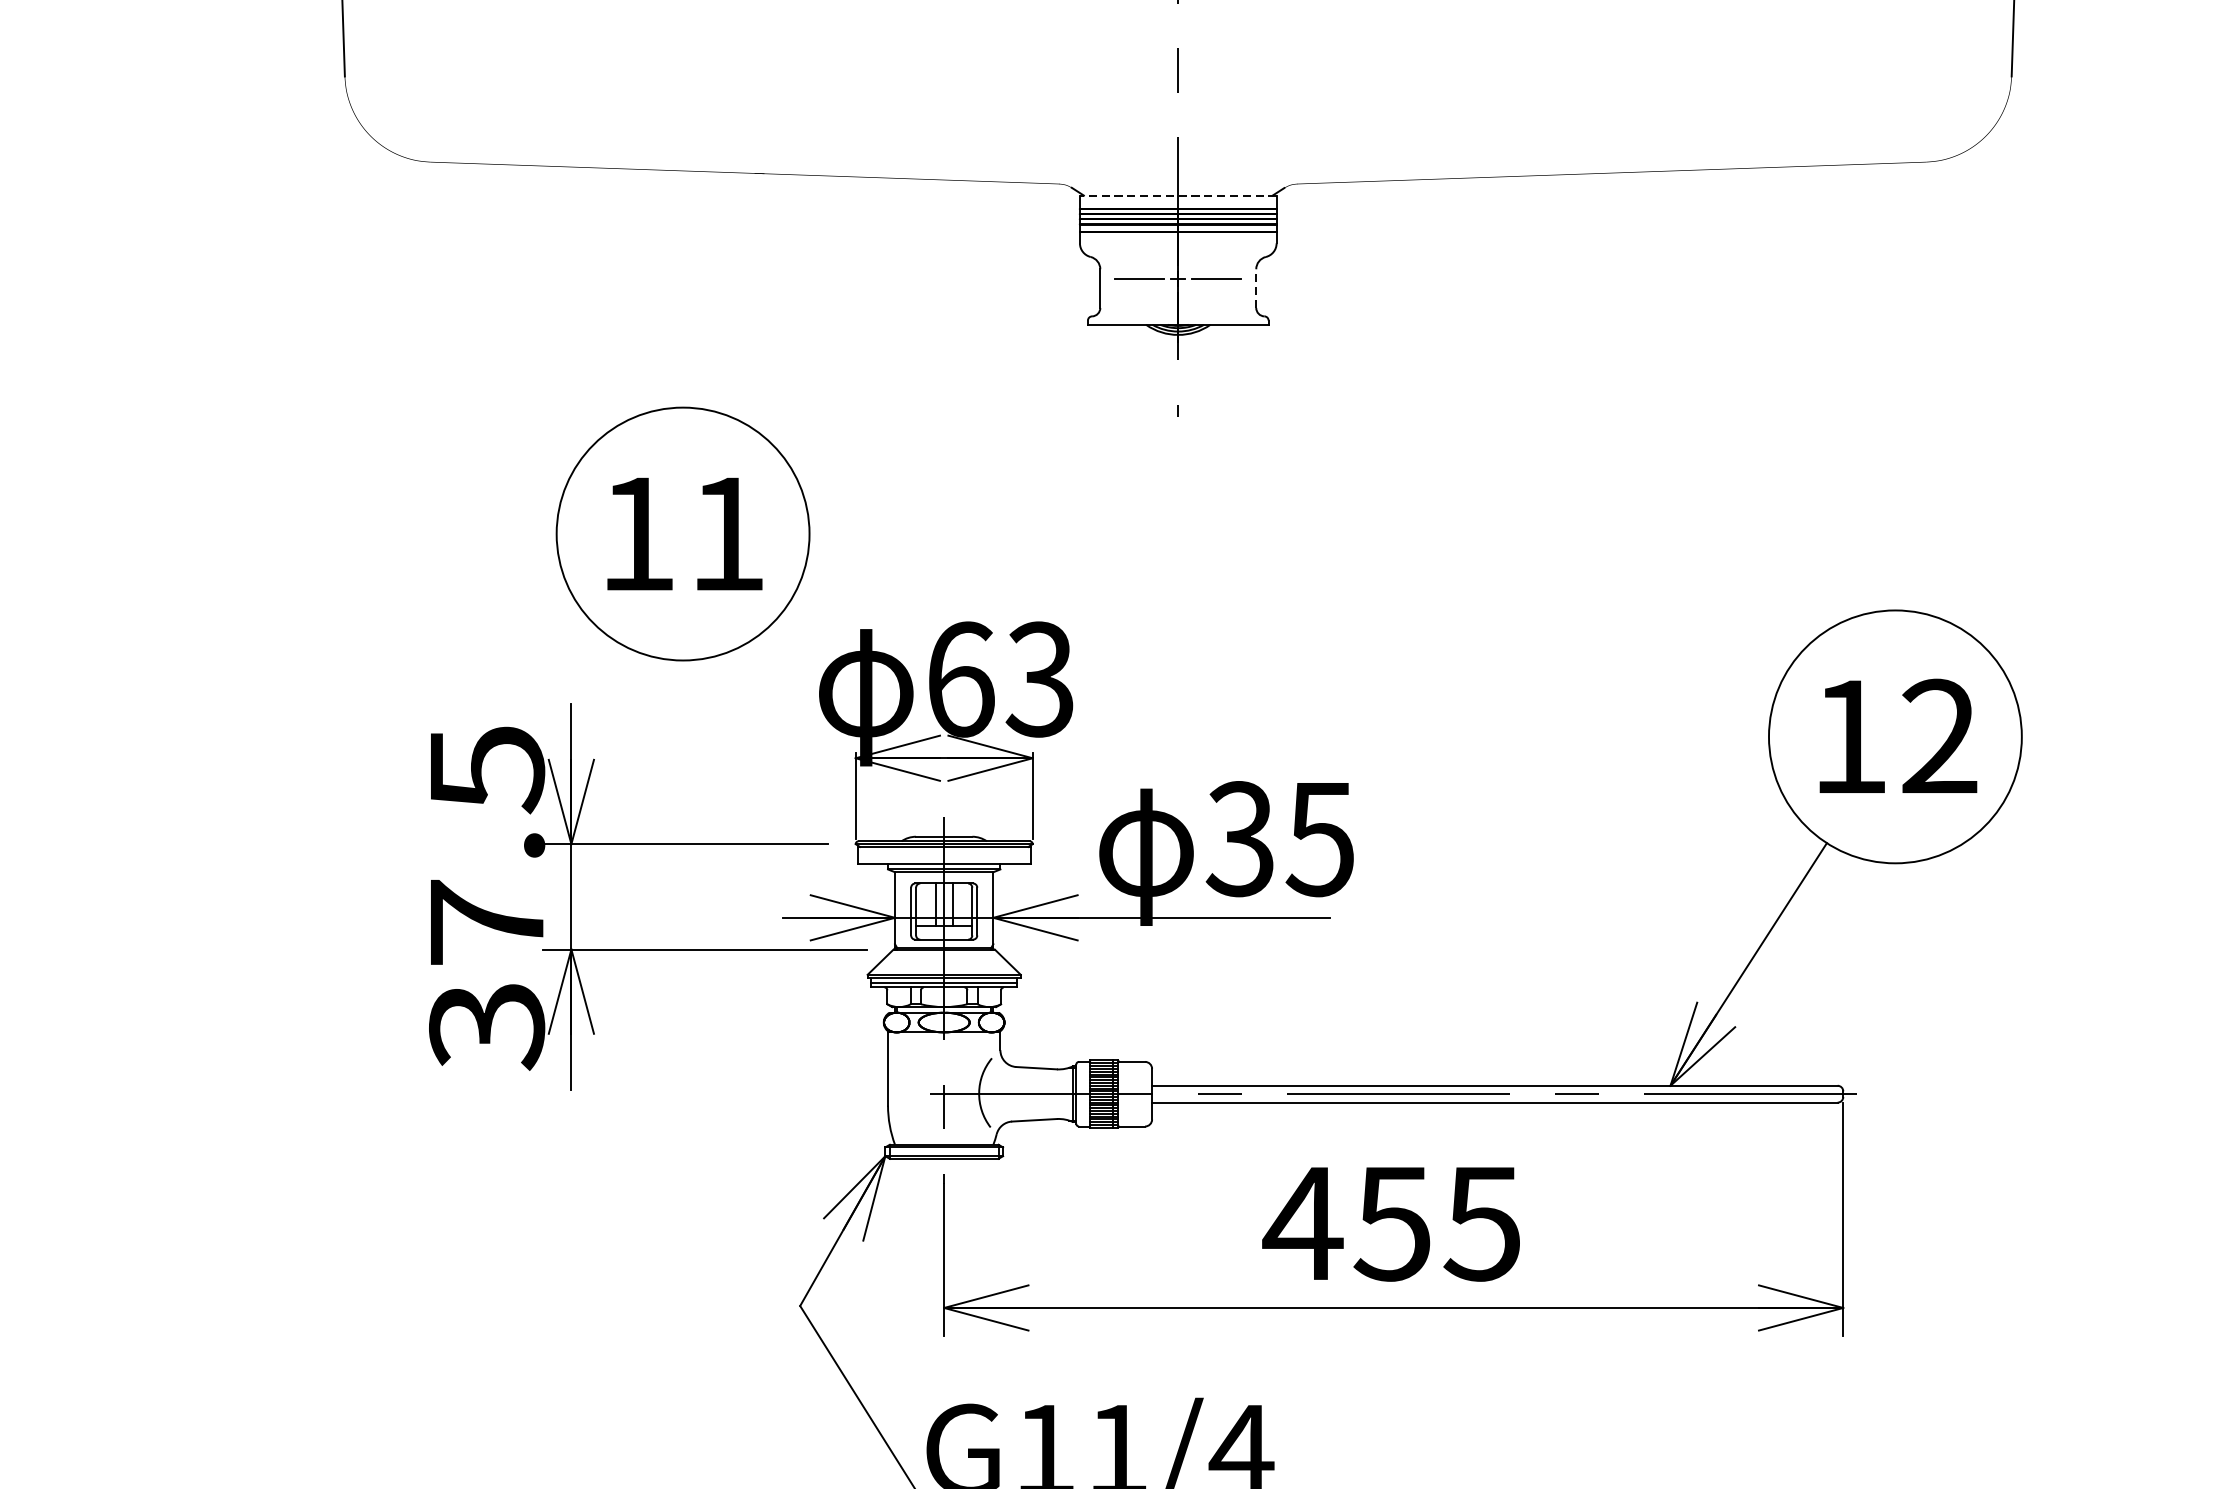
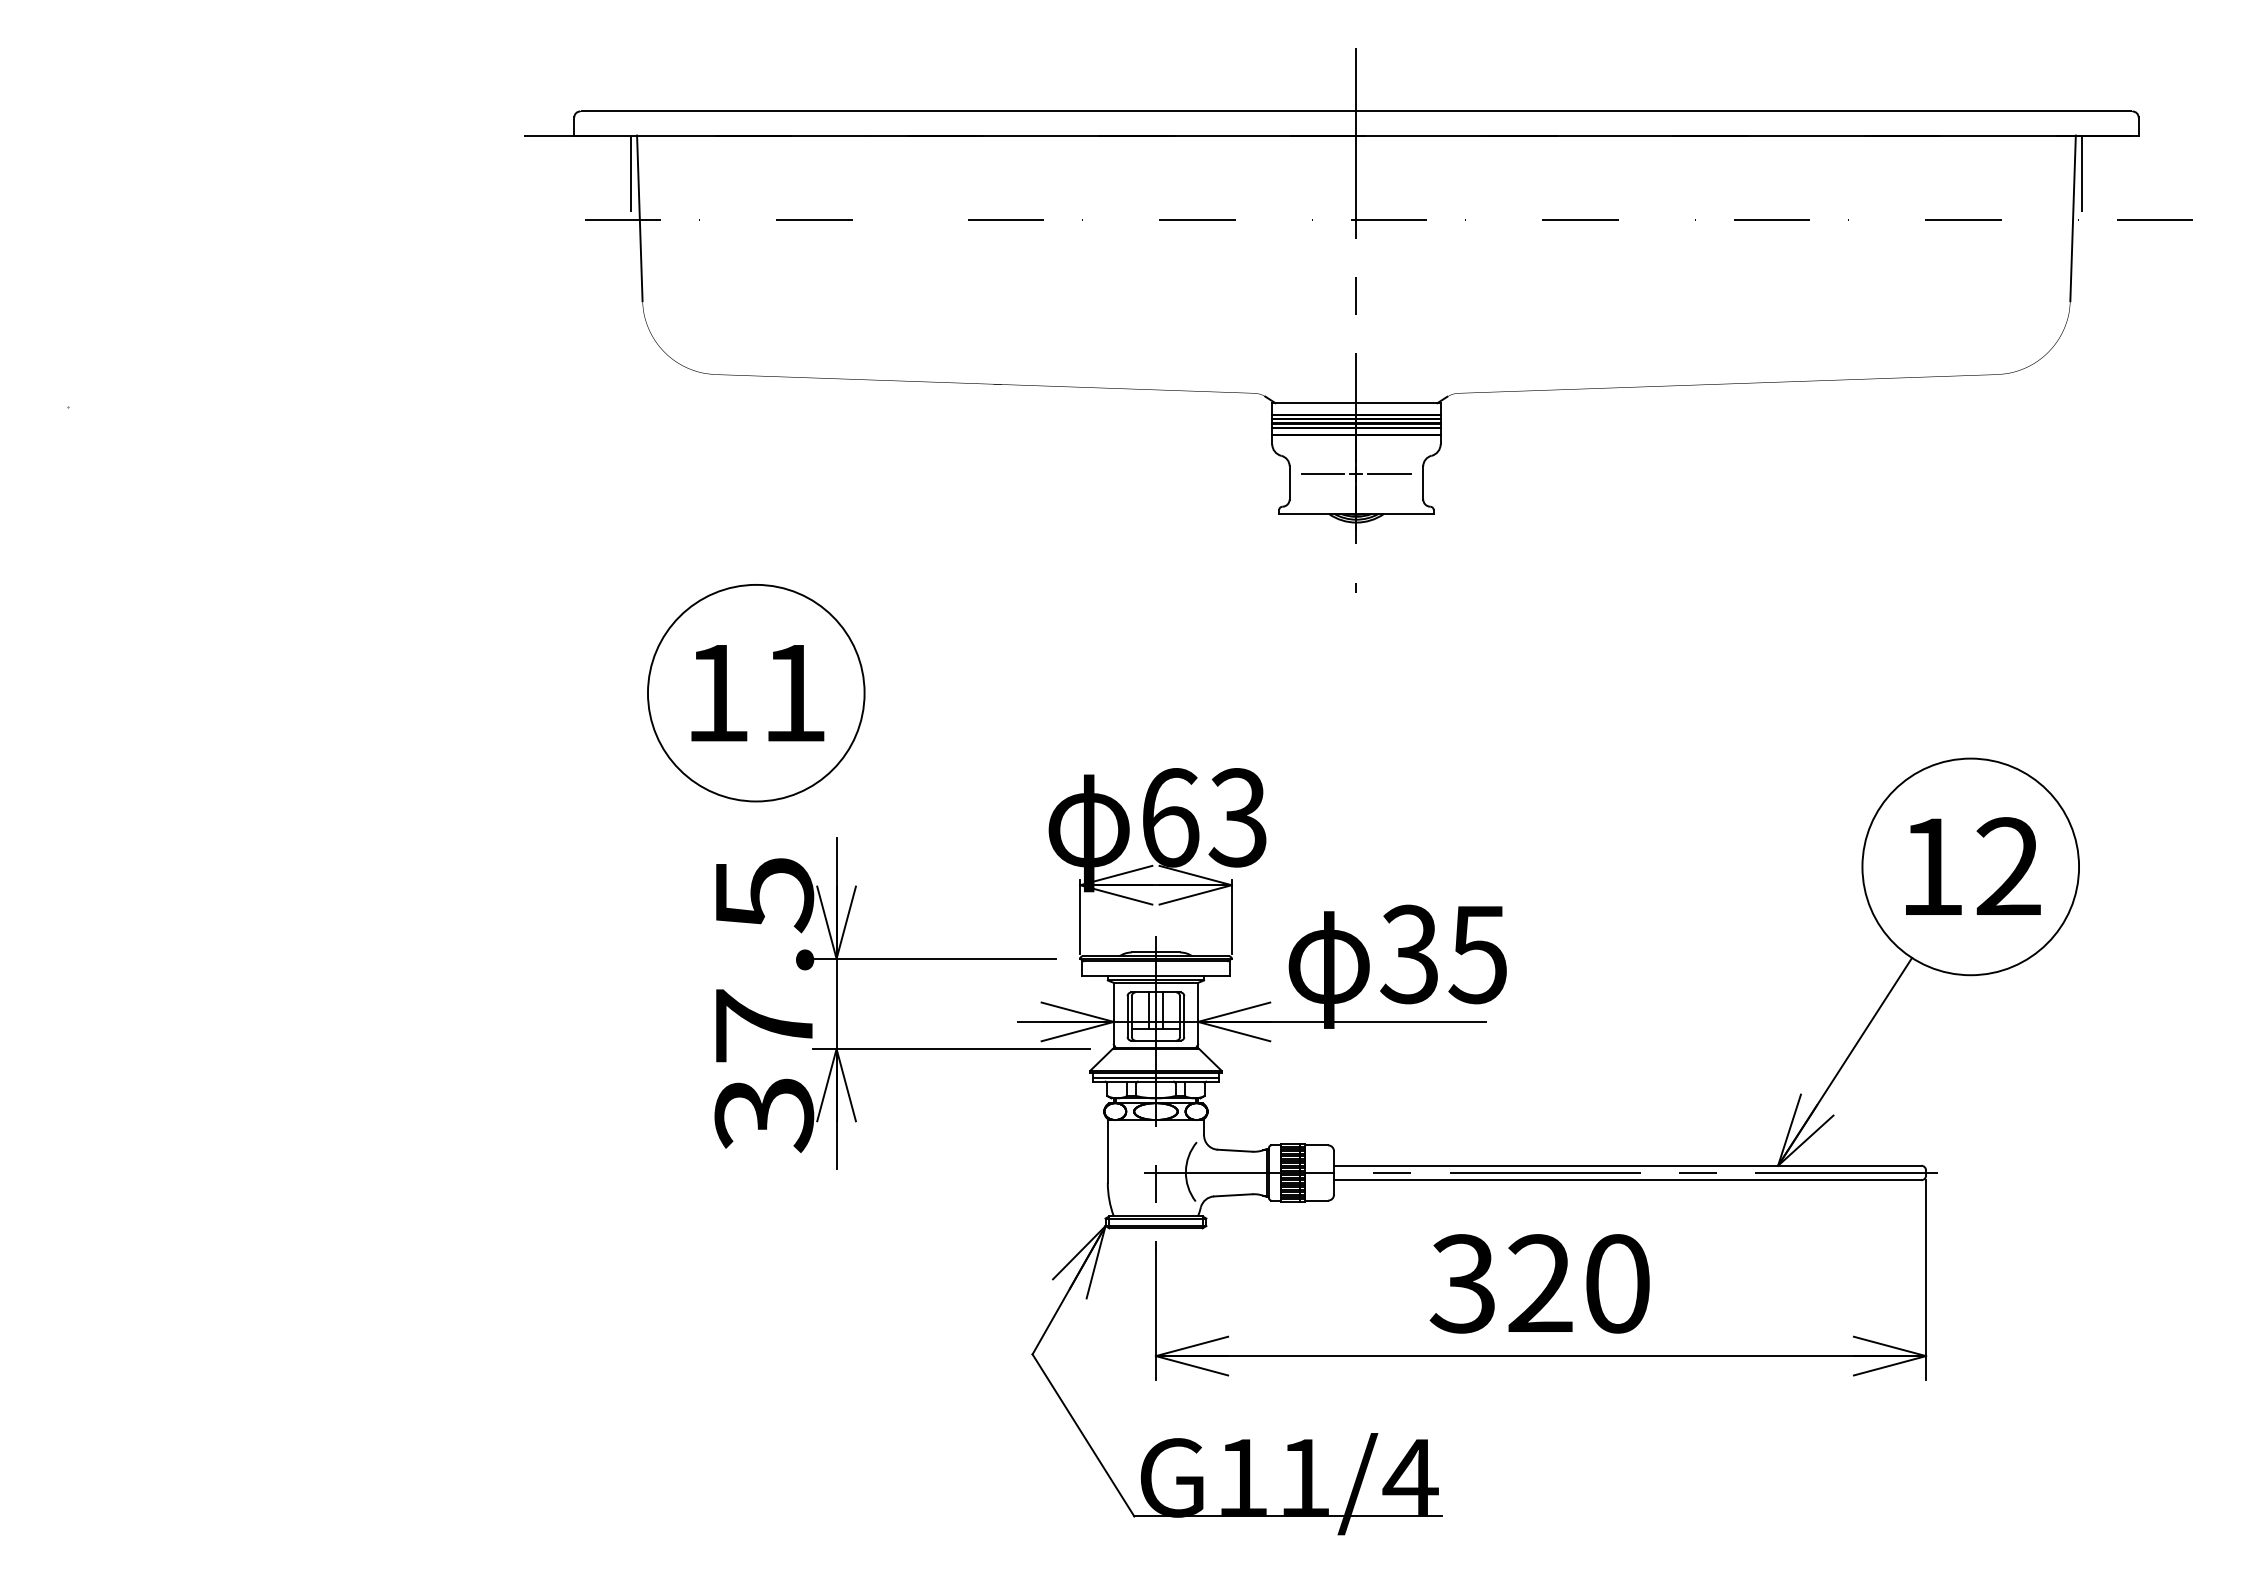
line: (1177, 195) -> (1355, 403), dashed -> solid
line: (1256, 288) -> (1423, 482), dashed -> solid
part: (683, 534) -> (756, 693), moved
text: (1390, 1223) -> (1538, 1283), 455 -> 320

